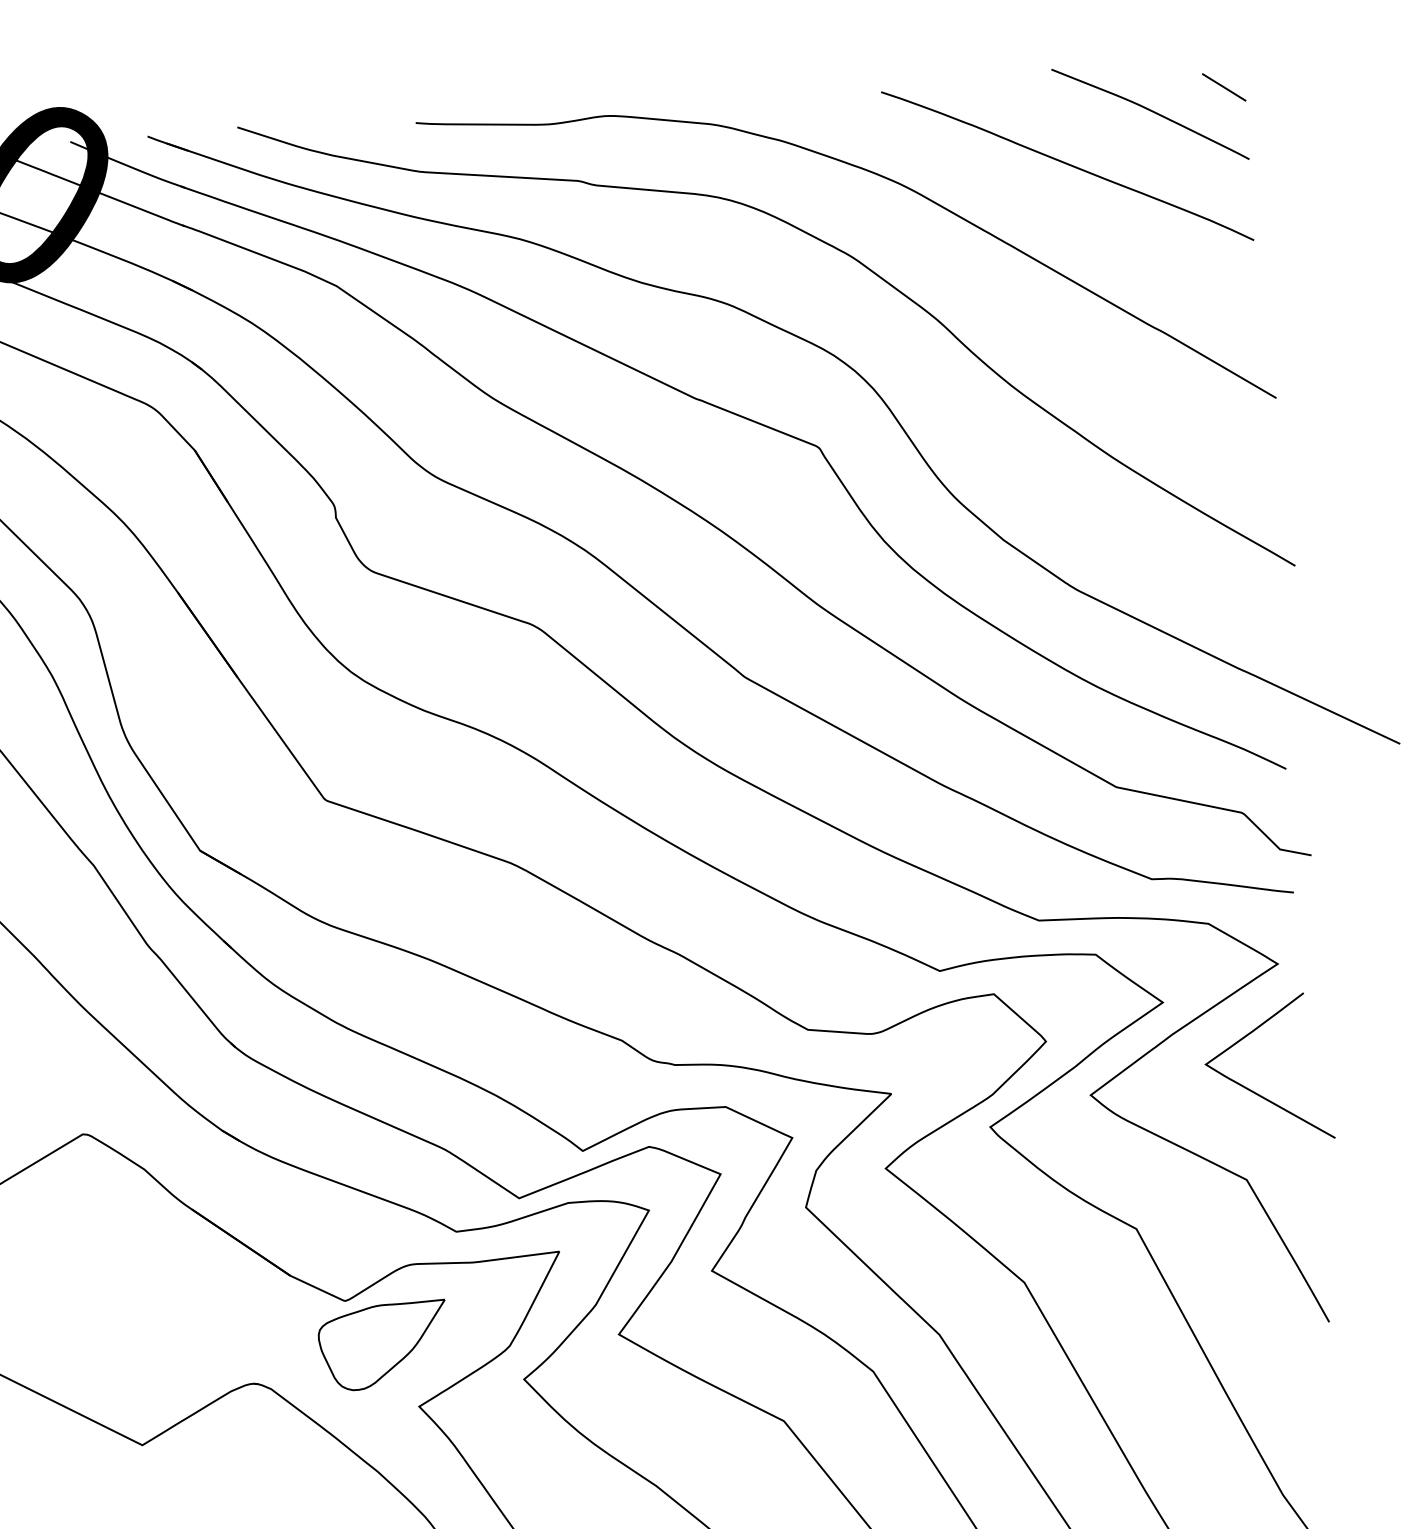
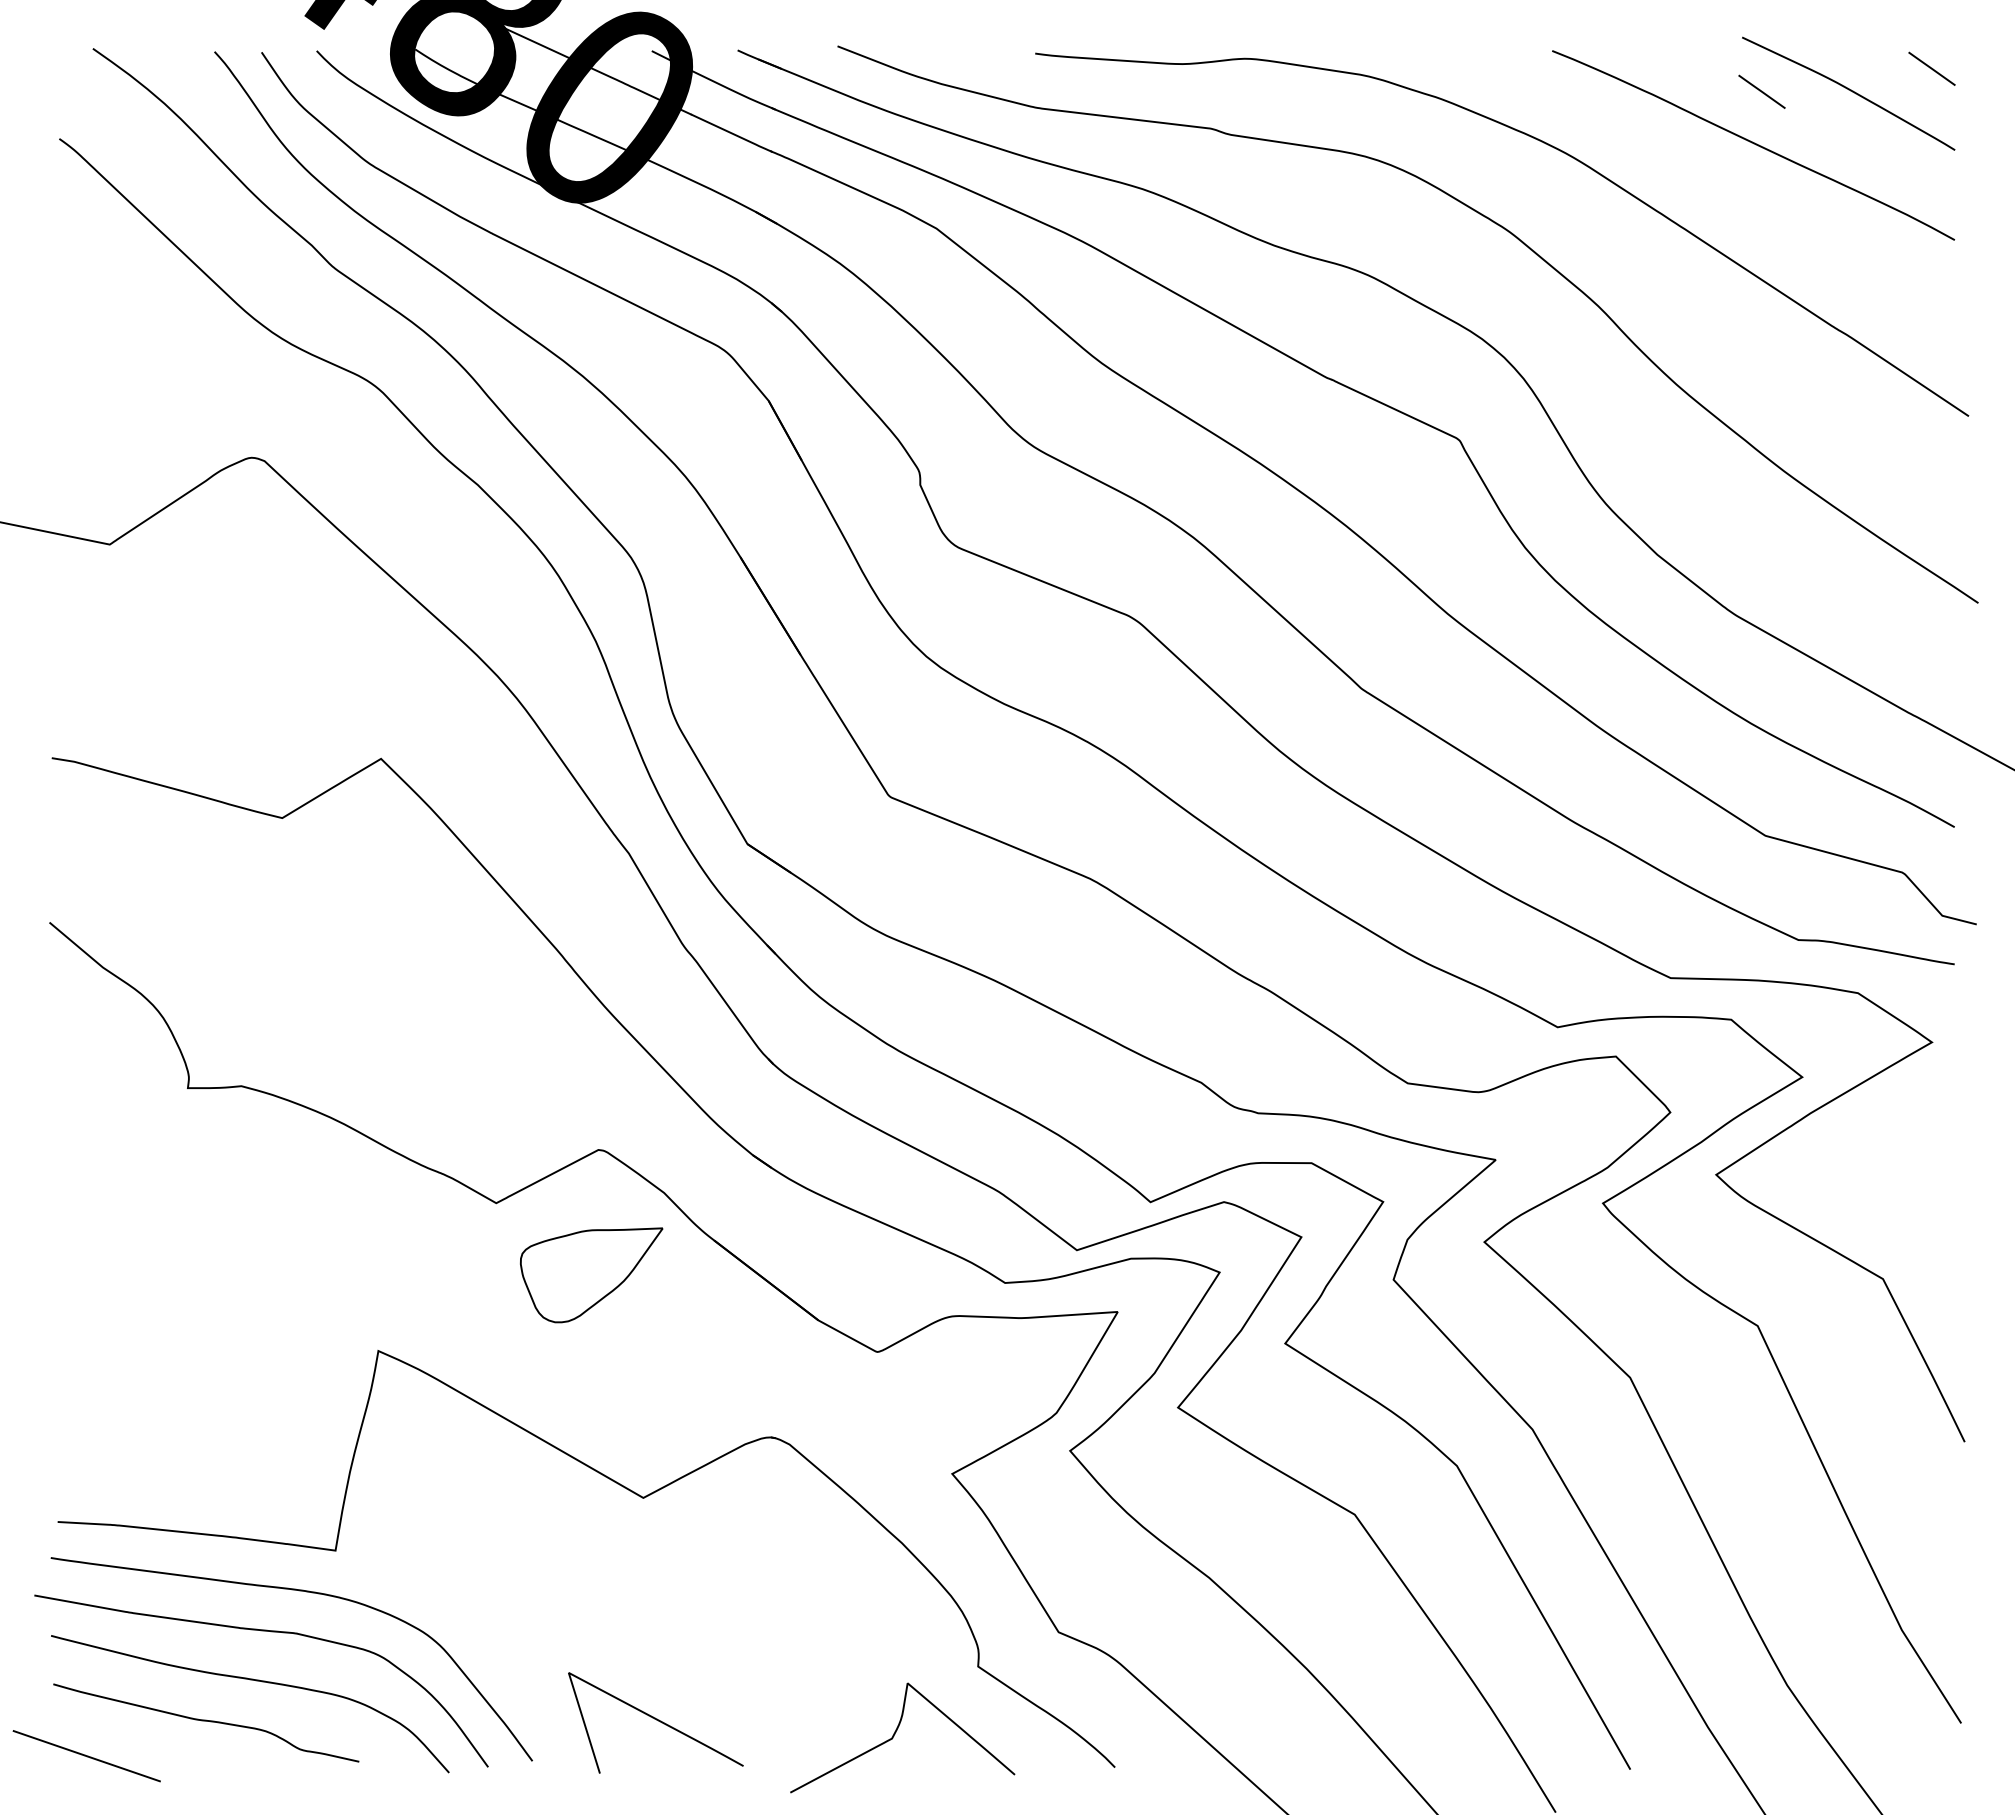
line: (1071, 117) -> (1761, 91), added
curve: (1255, 1092) -> (1898, 1182), removed
part: (383, 1346) -> (591, 1275), moved

